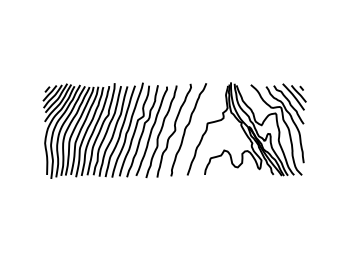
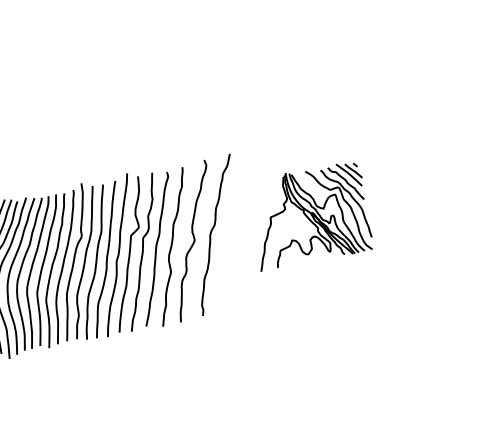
part: (246, 129) -> (309, 215), size x0.6

